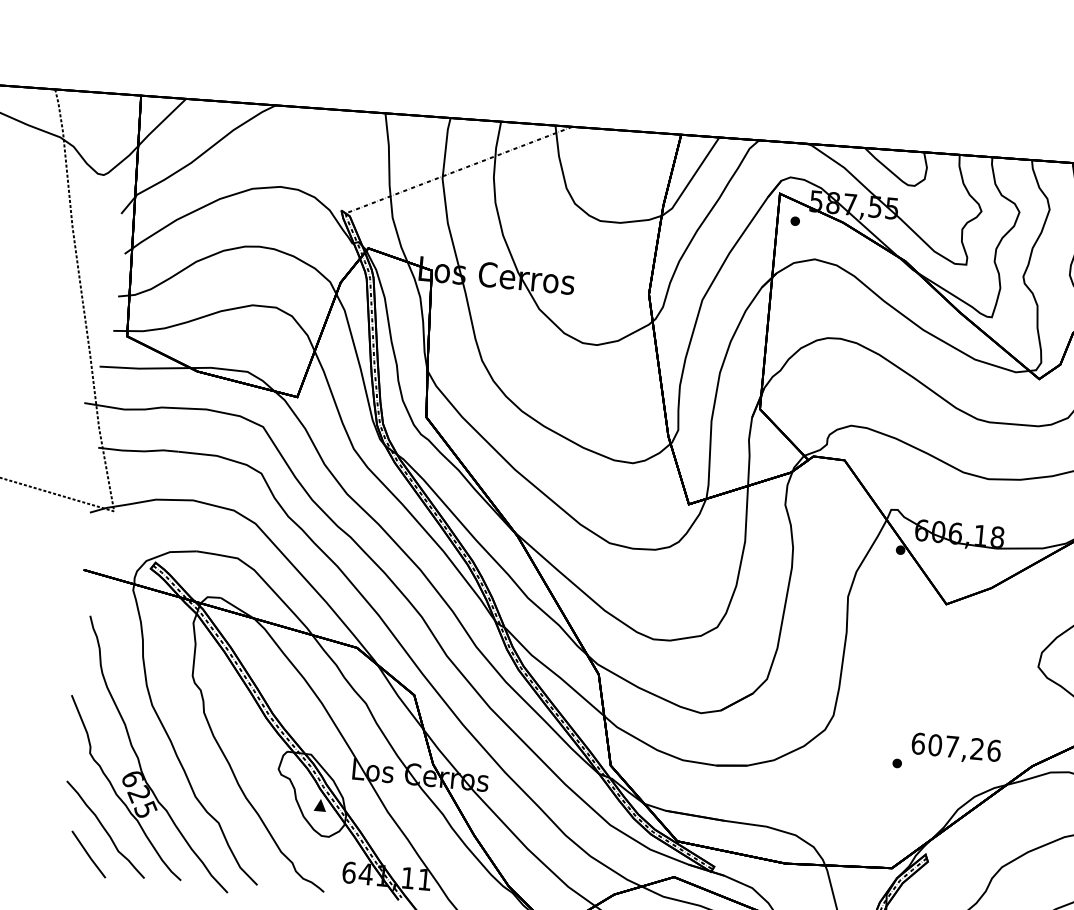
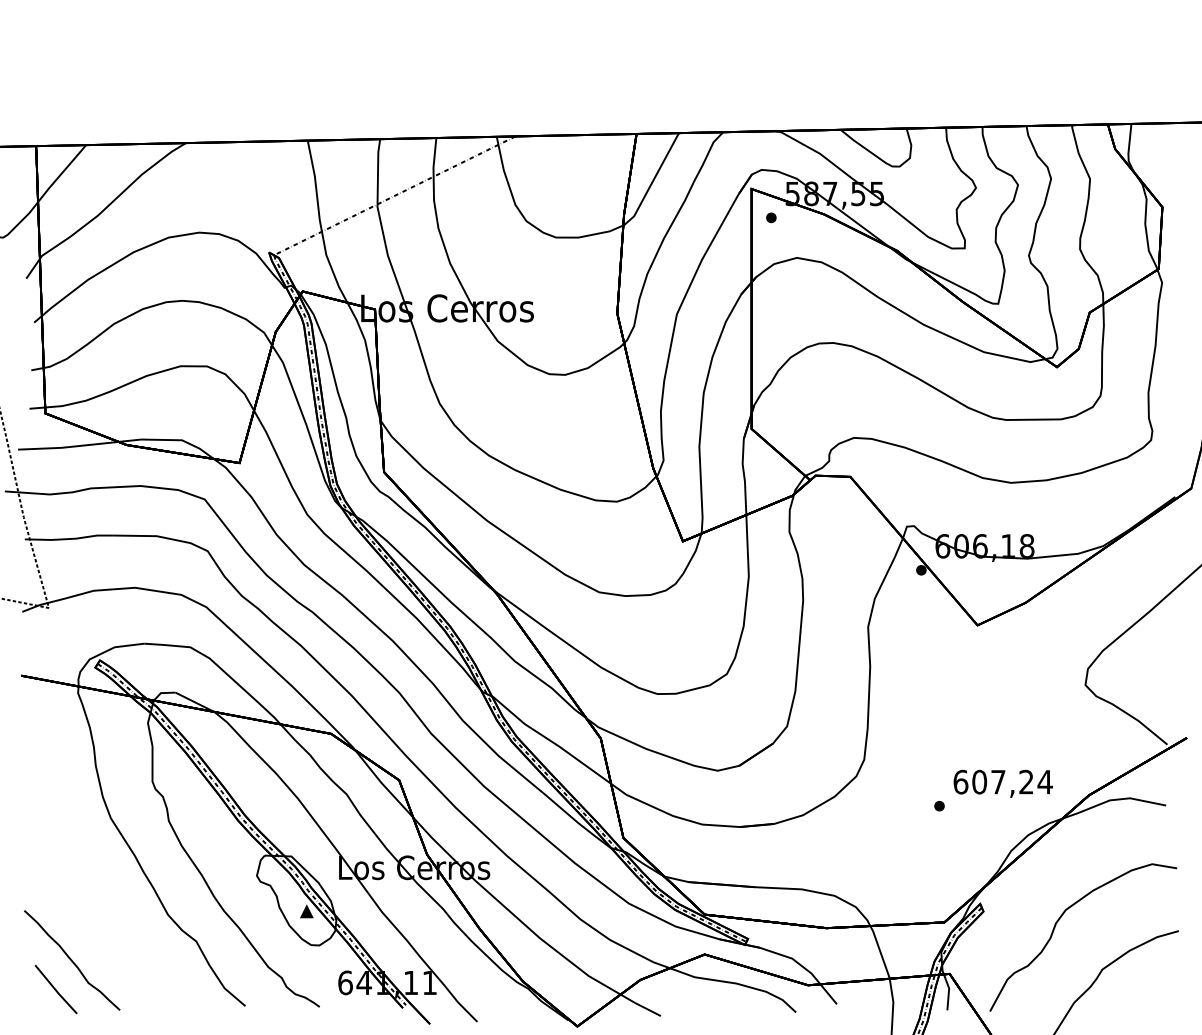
text: (993, 750) -> (1044, 781), 607,26 -> 607,24
part: (139, 759) -> (102, 879), removed

